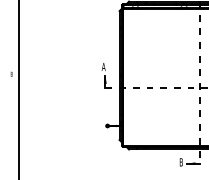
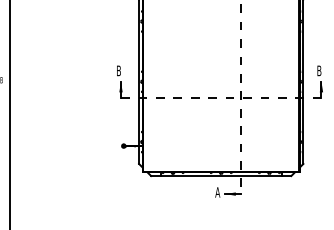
text: (103, 66) -> (118, 70), A -> B
text: (181, 162) -> (217, 192), B -> A

